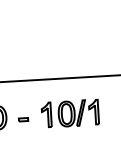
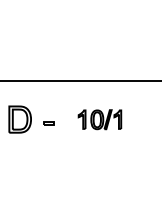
part: (69, 113) -> (99, 119), size x0.7

